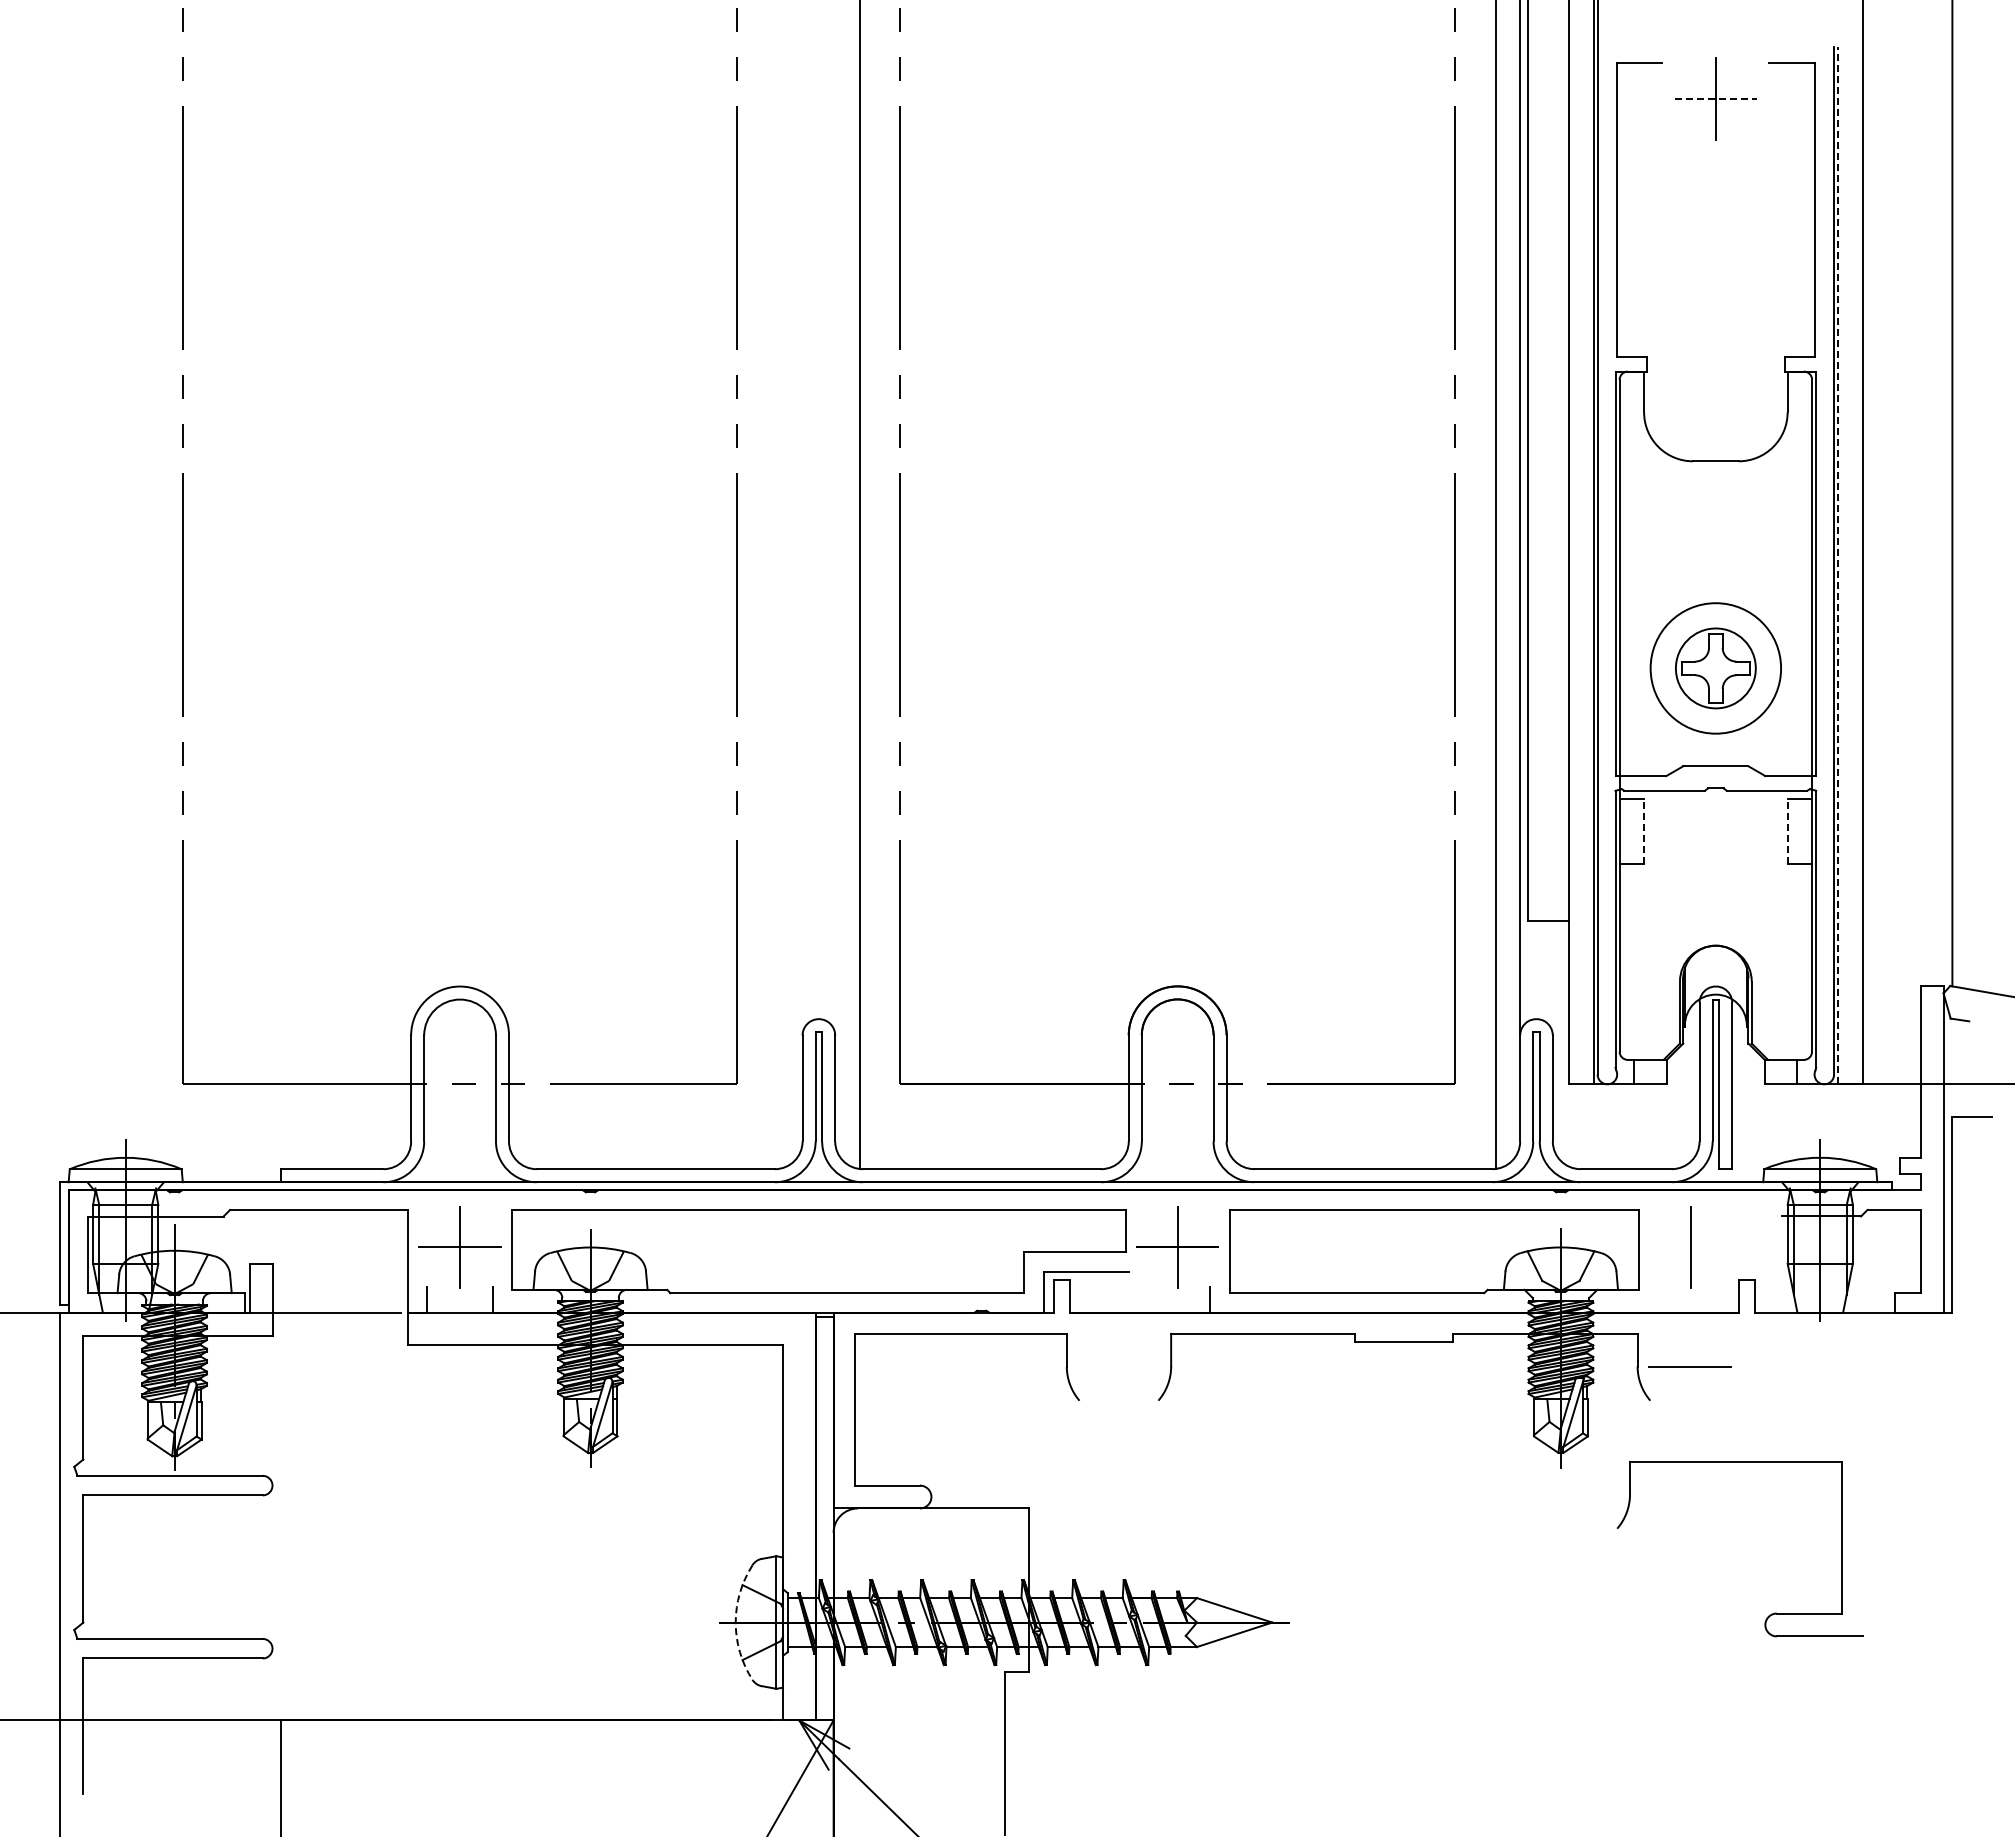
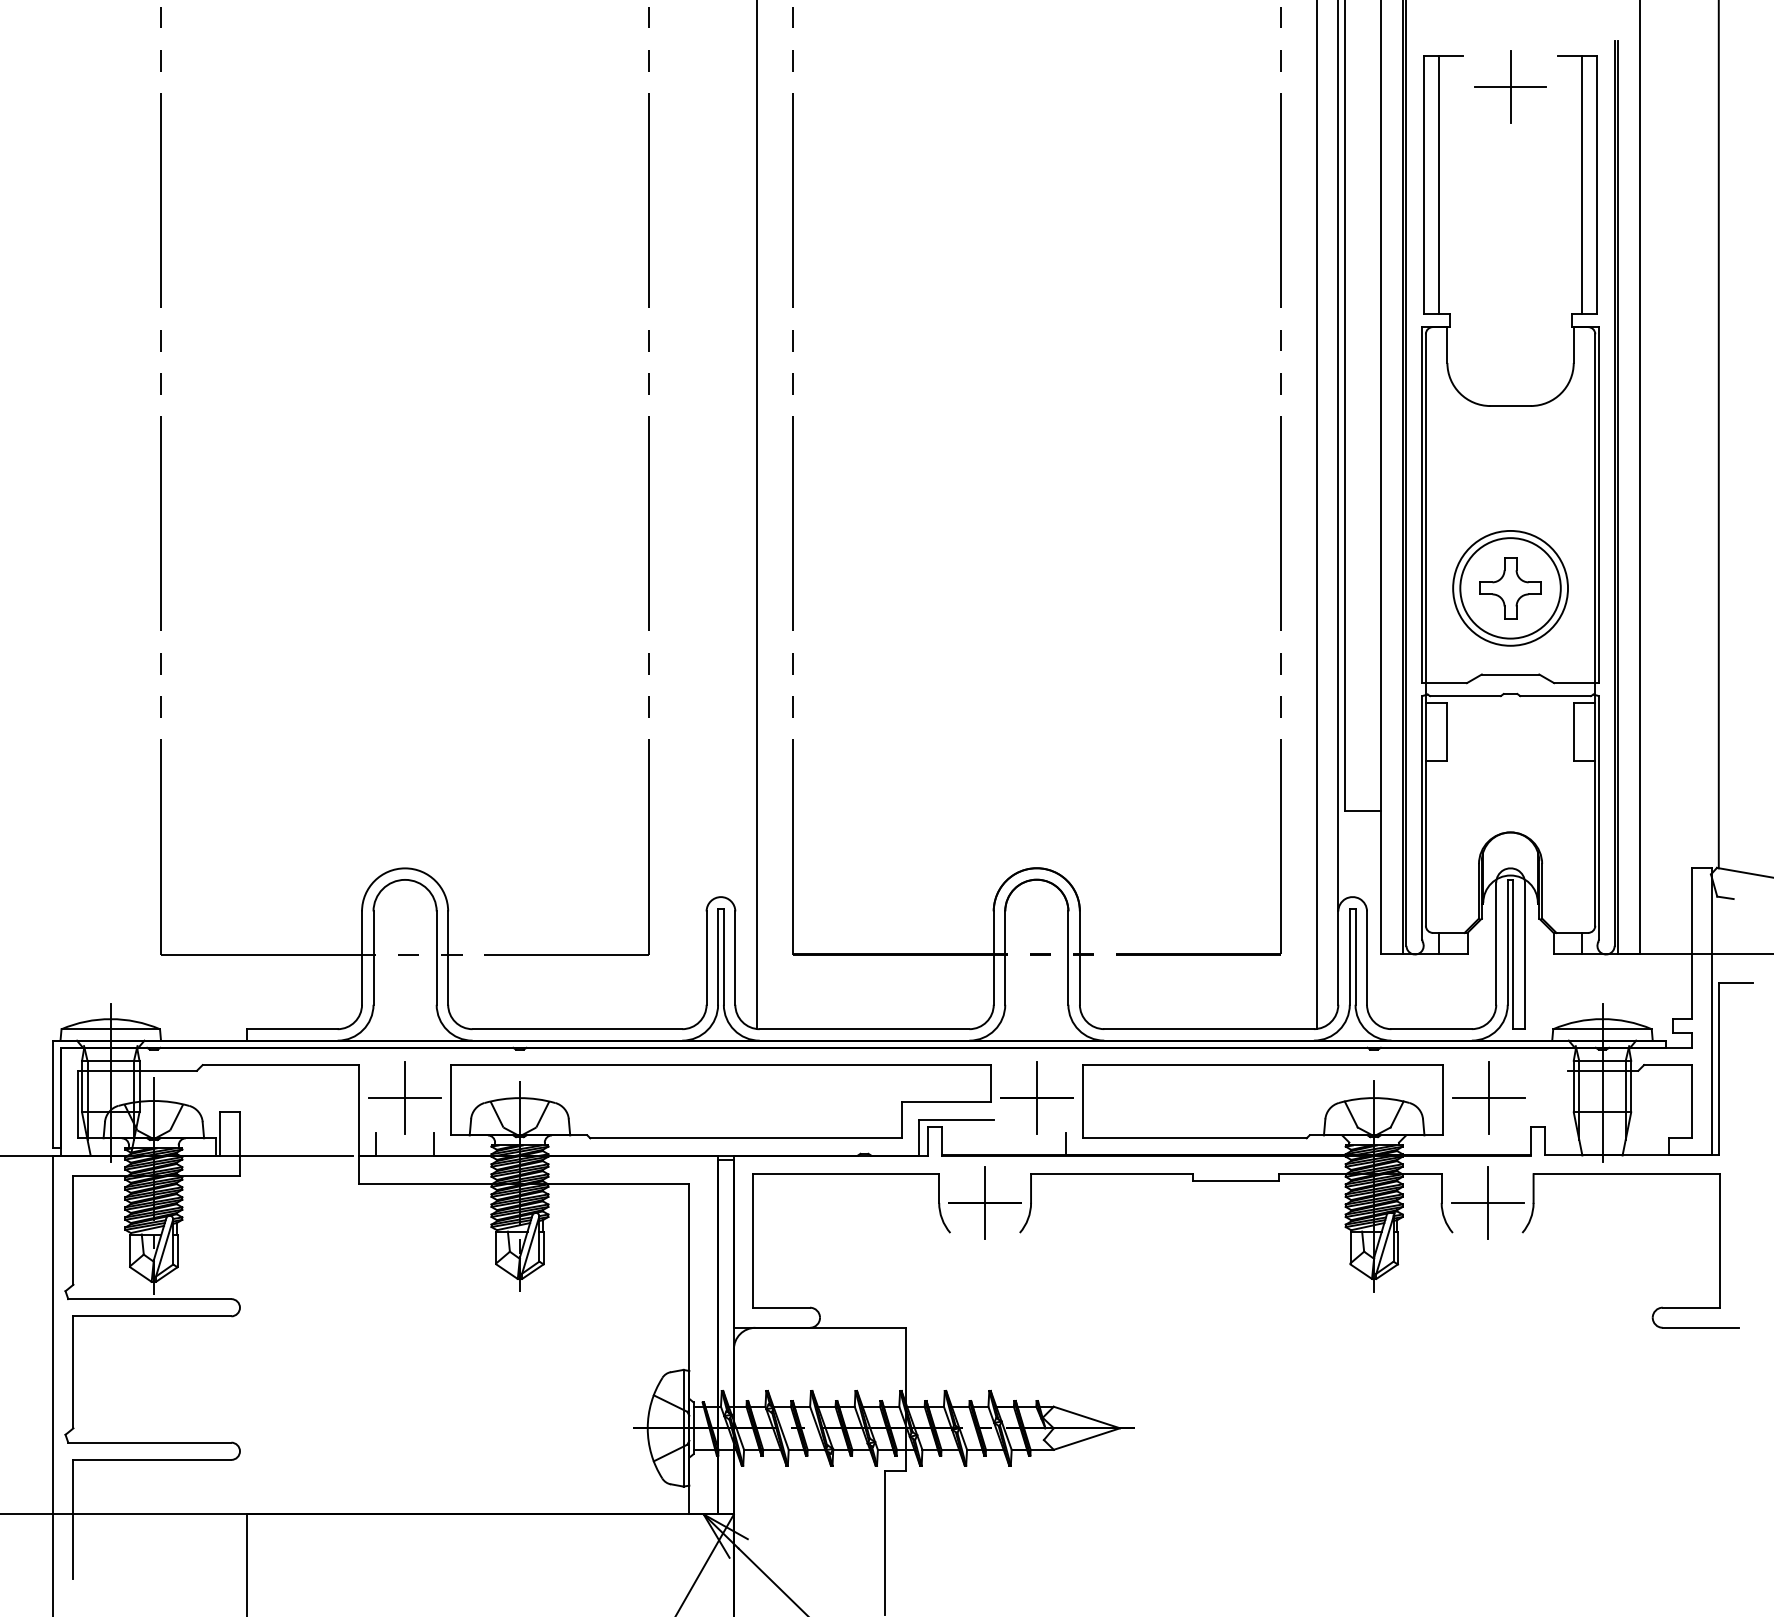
line: (1715, 99) -> (1510, 87), dashed -> solid
line: (1634, 209) -> (1438, 184), added
line: (1797, 209) -> (1582, 184), added
line: (1838, 565) -> (1618, 497), dashed -> solid
circle: (1715, 668) -> (1510, 588), size x1.43
line: (1644, 831) -> (1447, 731), dashed -> solid
line: (1787, 831) -> (1573, 731), dashed -> solid
line: (1691, 1247) -> (1489, 1098), added
part: (1118, 1366) -> (984, 1202), added
line: (1689, 1366) -> (1487, 1202), added
part: (1771, 1613) -> (1658, 1307), moved
arc: (735, 1622) -> (647, 1428), dashed -> solid

